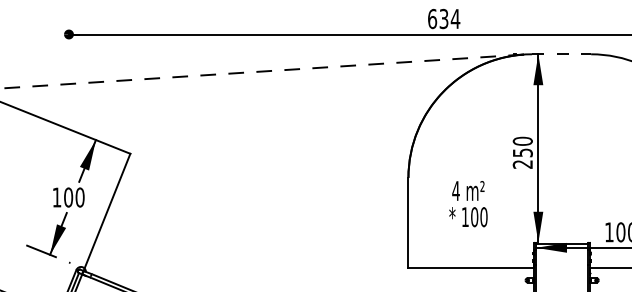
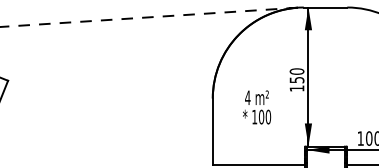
line: (561, 54) -> (325, 7), dashed -> solid
text: (522, 164) -> (296, 88), 250 -> 150
text: (468, 204) -> (257, 107), moved

